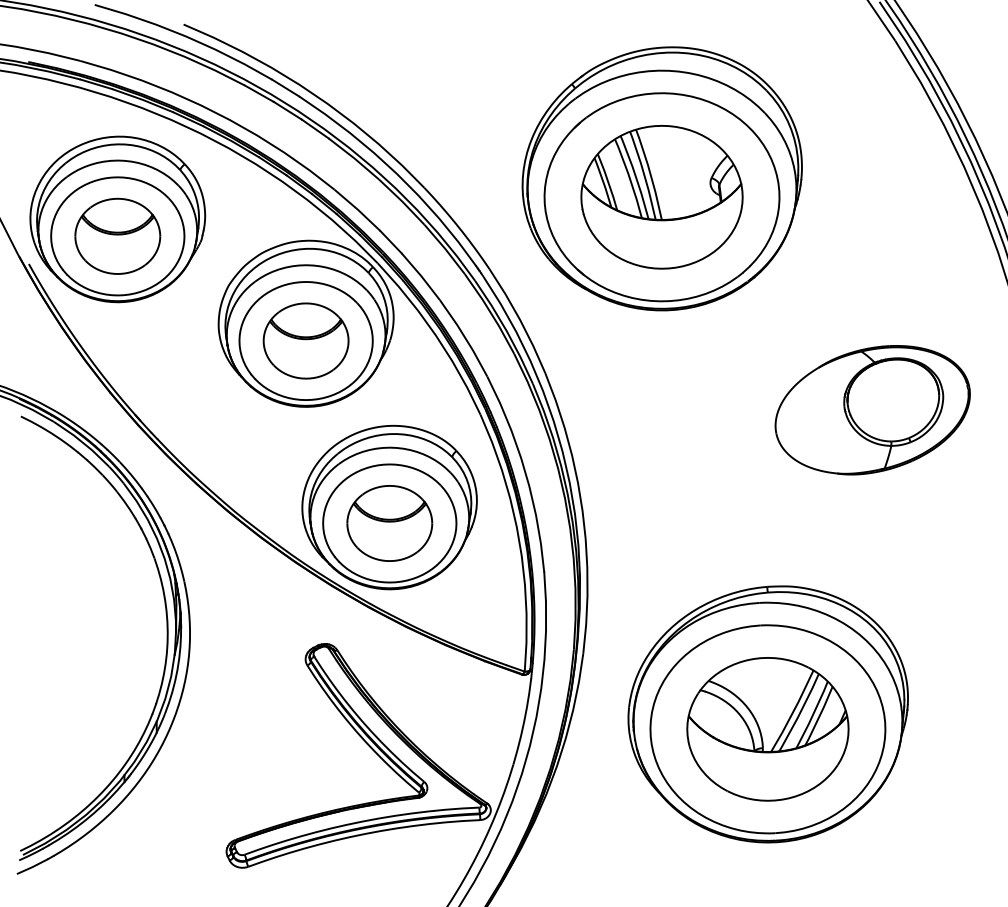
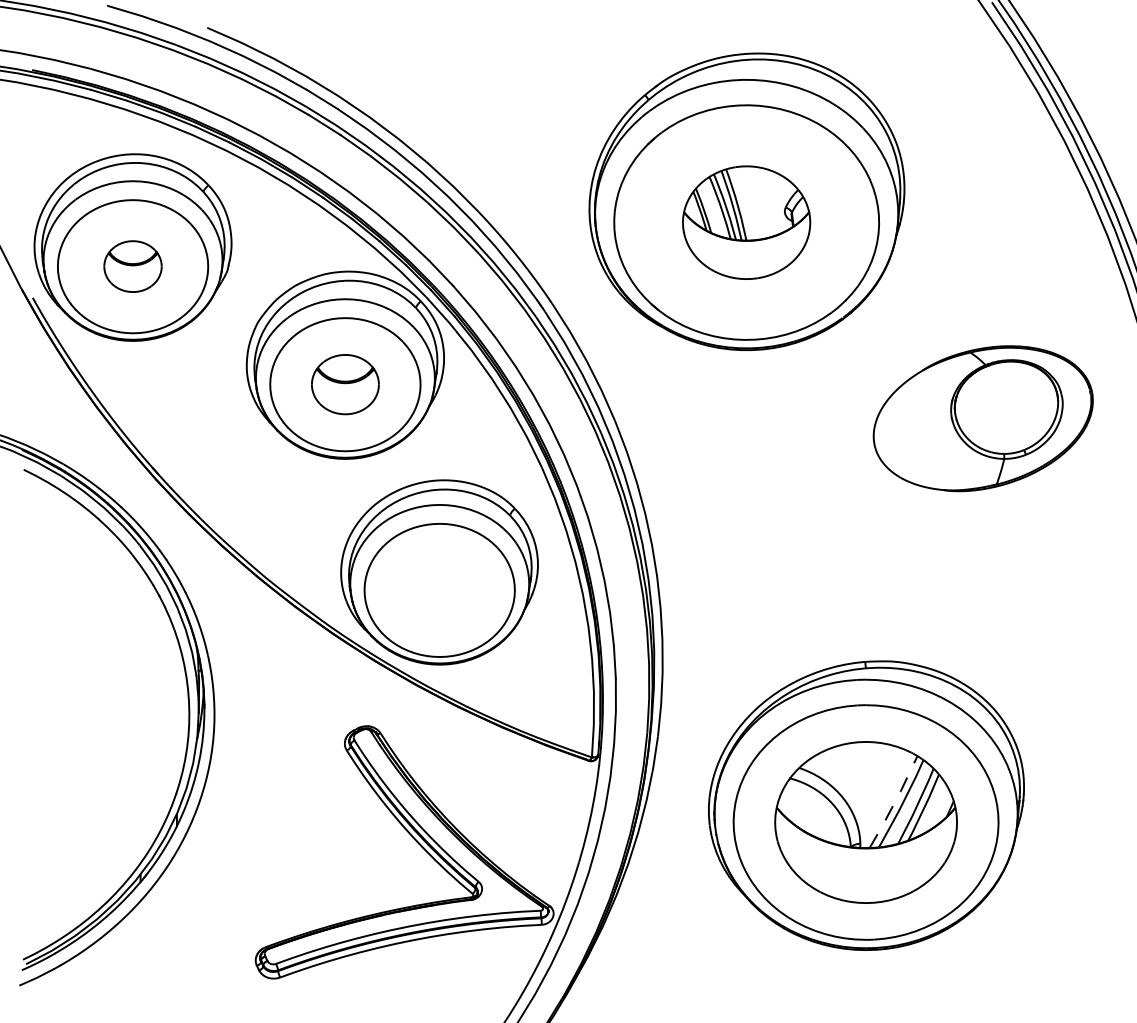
part: (661, 197) -> (746, 222), size x0.7
part: (117, 236) -> (132, 266), size x0.6
part: (306, 340) -> (345, 384), size x0.7
part: (872, 410) -> (982, 418), moved
part: (389, 523) -> (439, 590), removed
line: (793, 711) -> (894, 802), solid -> dashed

